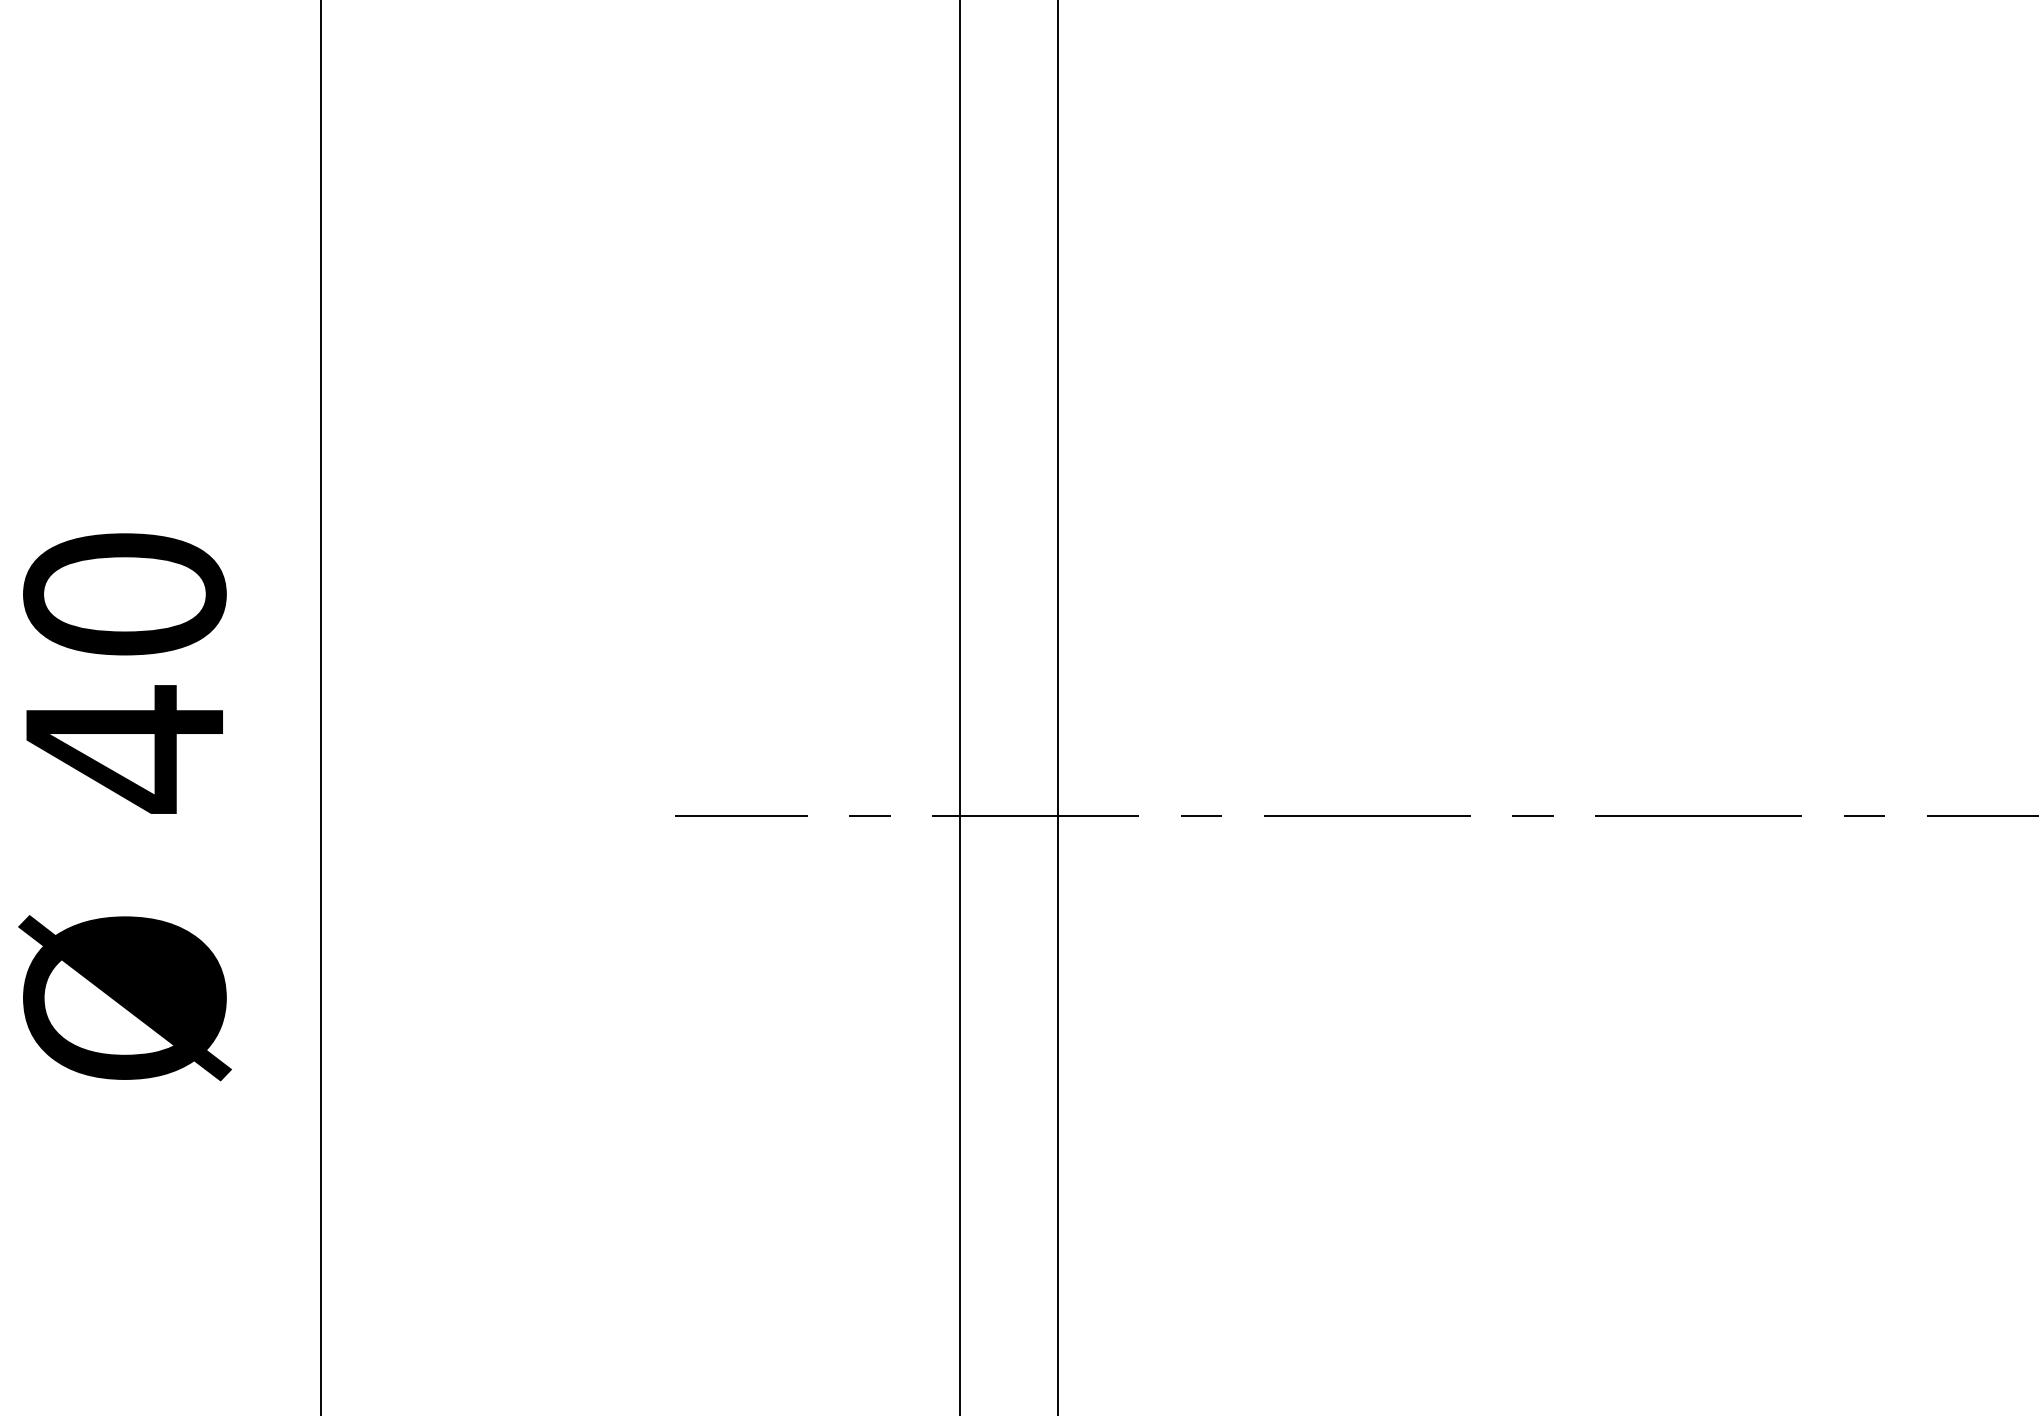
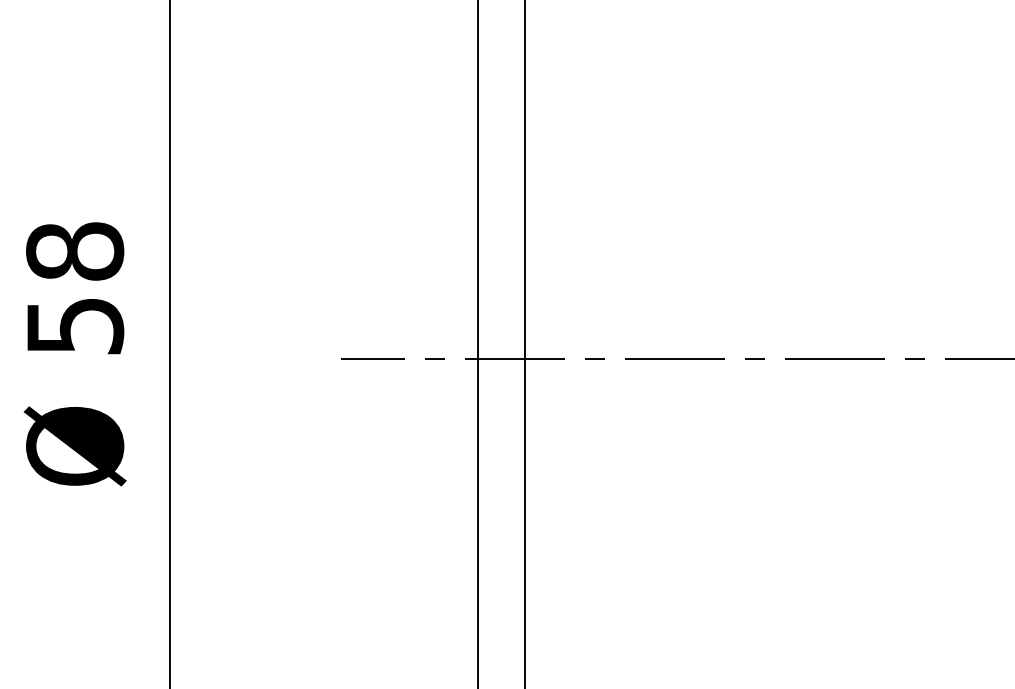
text: (125, 673) -> (75, 289), 40 -> 58

